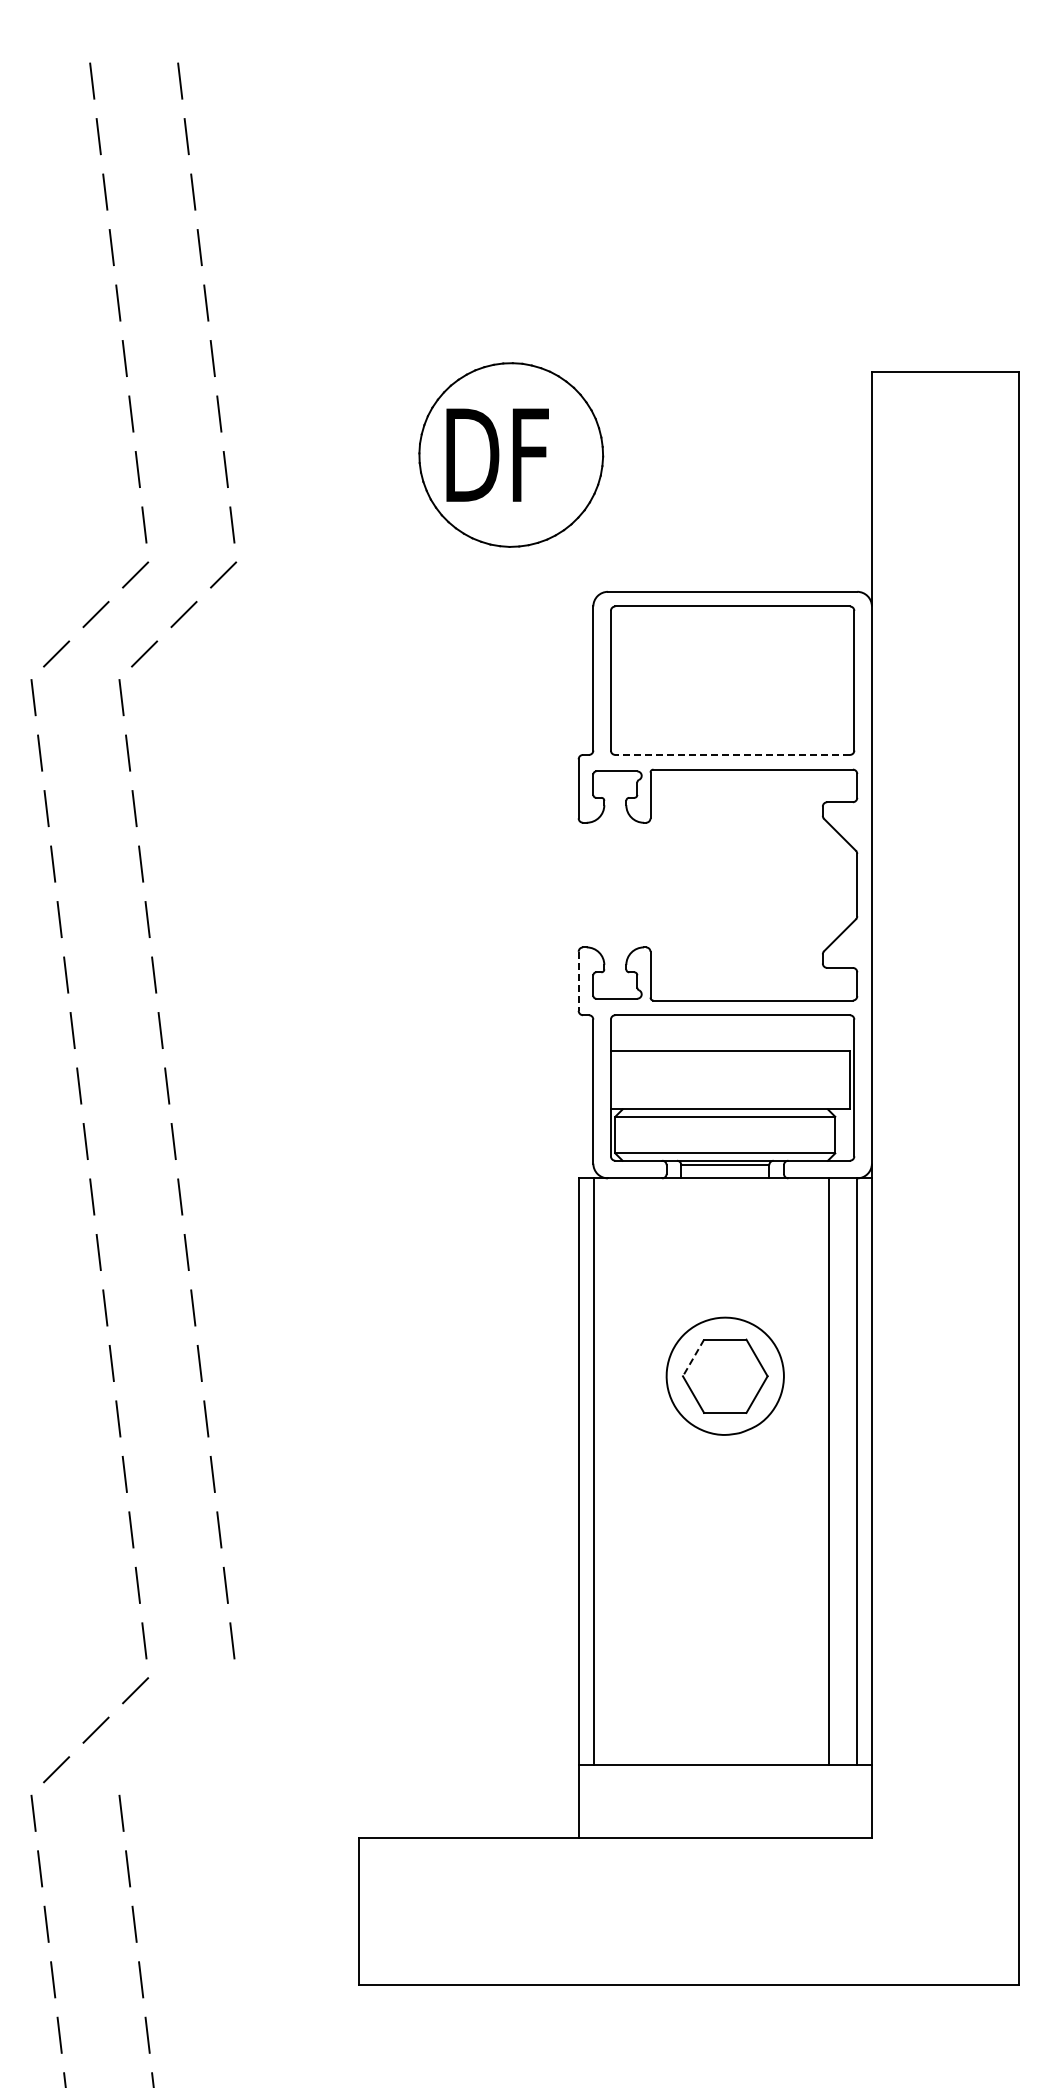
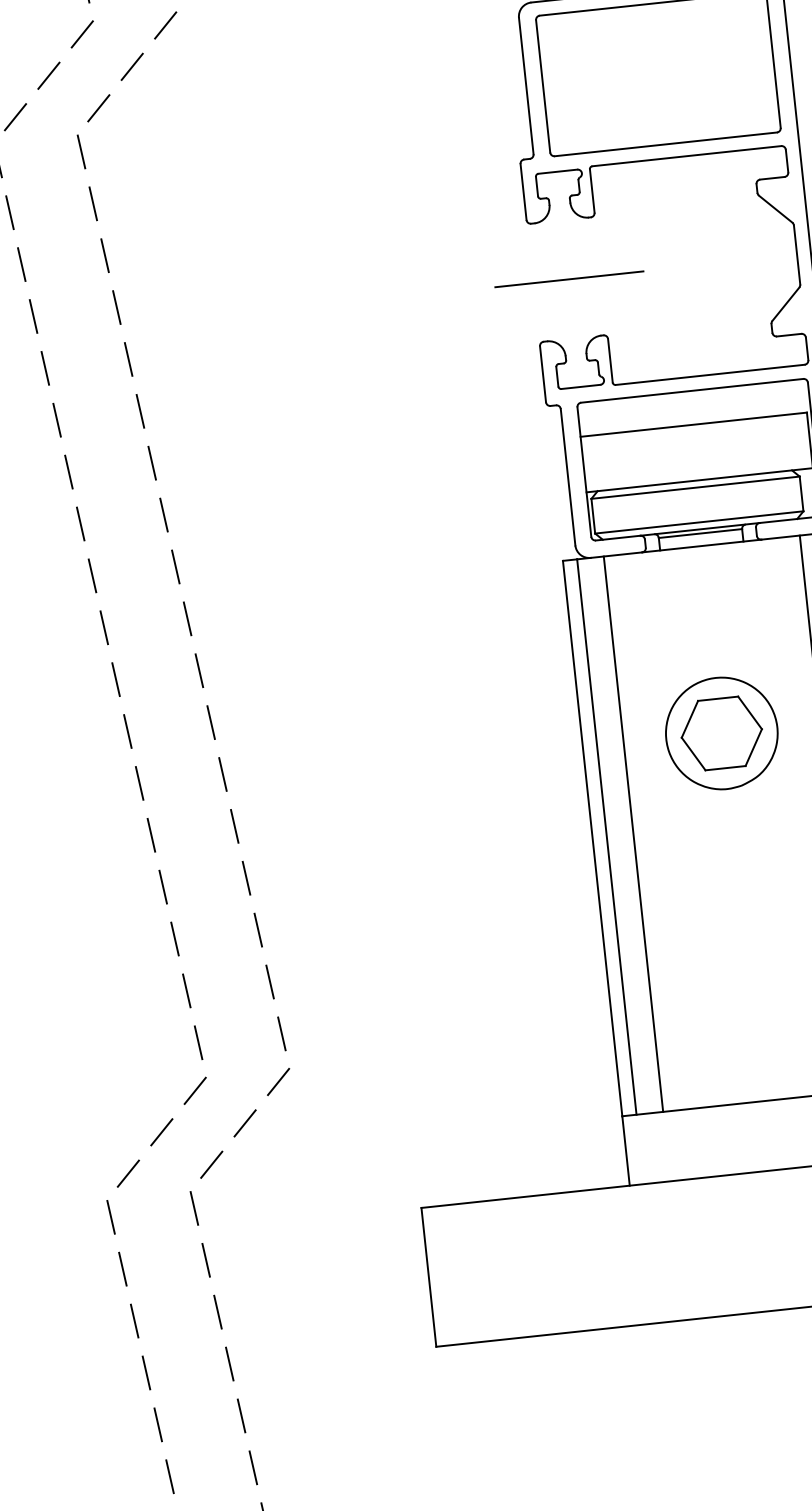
line: (732, 754) -> (665, 143), dashed -> solid
line: (616, 885) -> (569, 279), added
line: (578, 981) -> (542, 374), dashed -> solid
line: (693, 1358) -> (689, 719), dashed -> solid
line: (621, 1471) -> (633, 834), added
line: (184, 1730) -> (245, 1123), added

